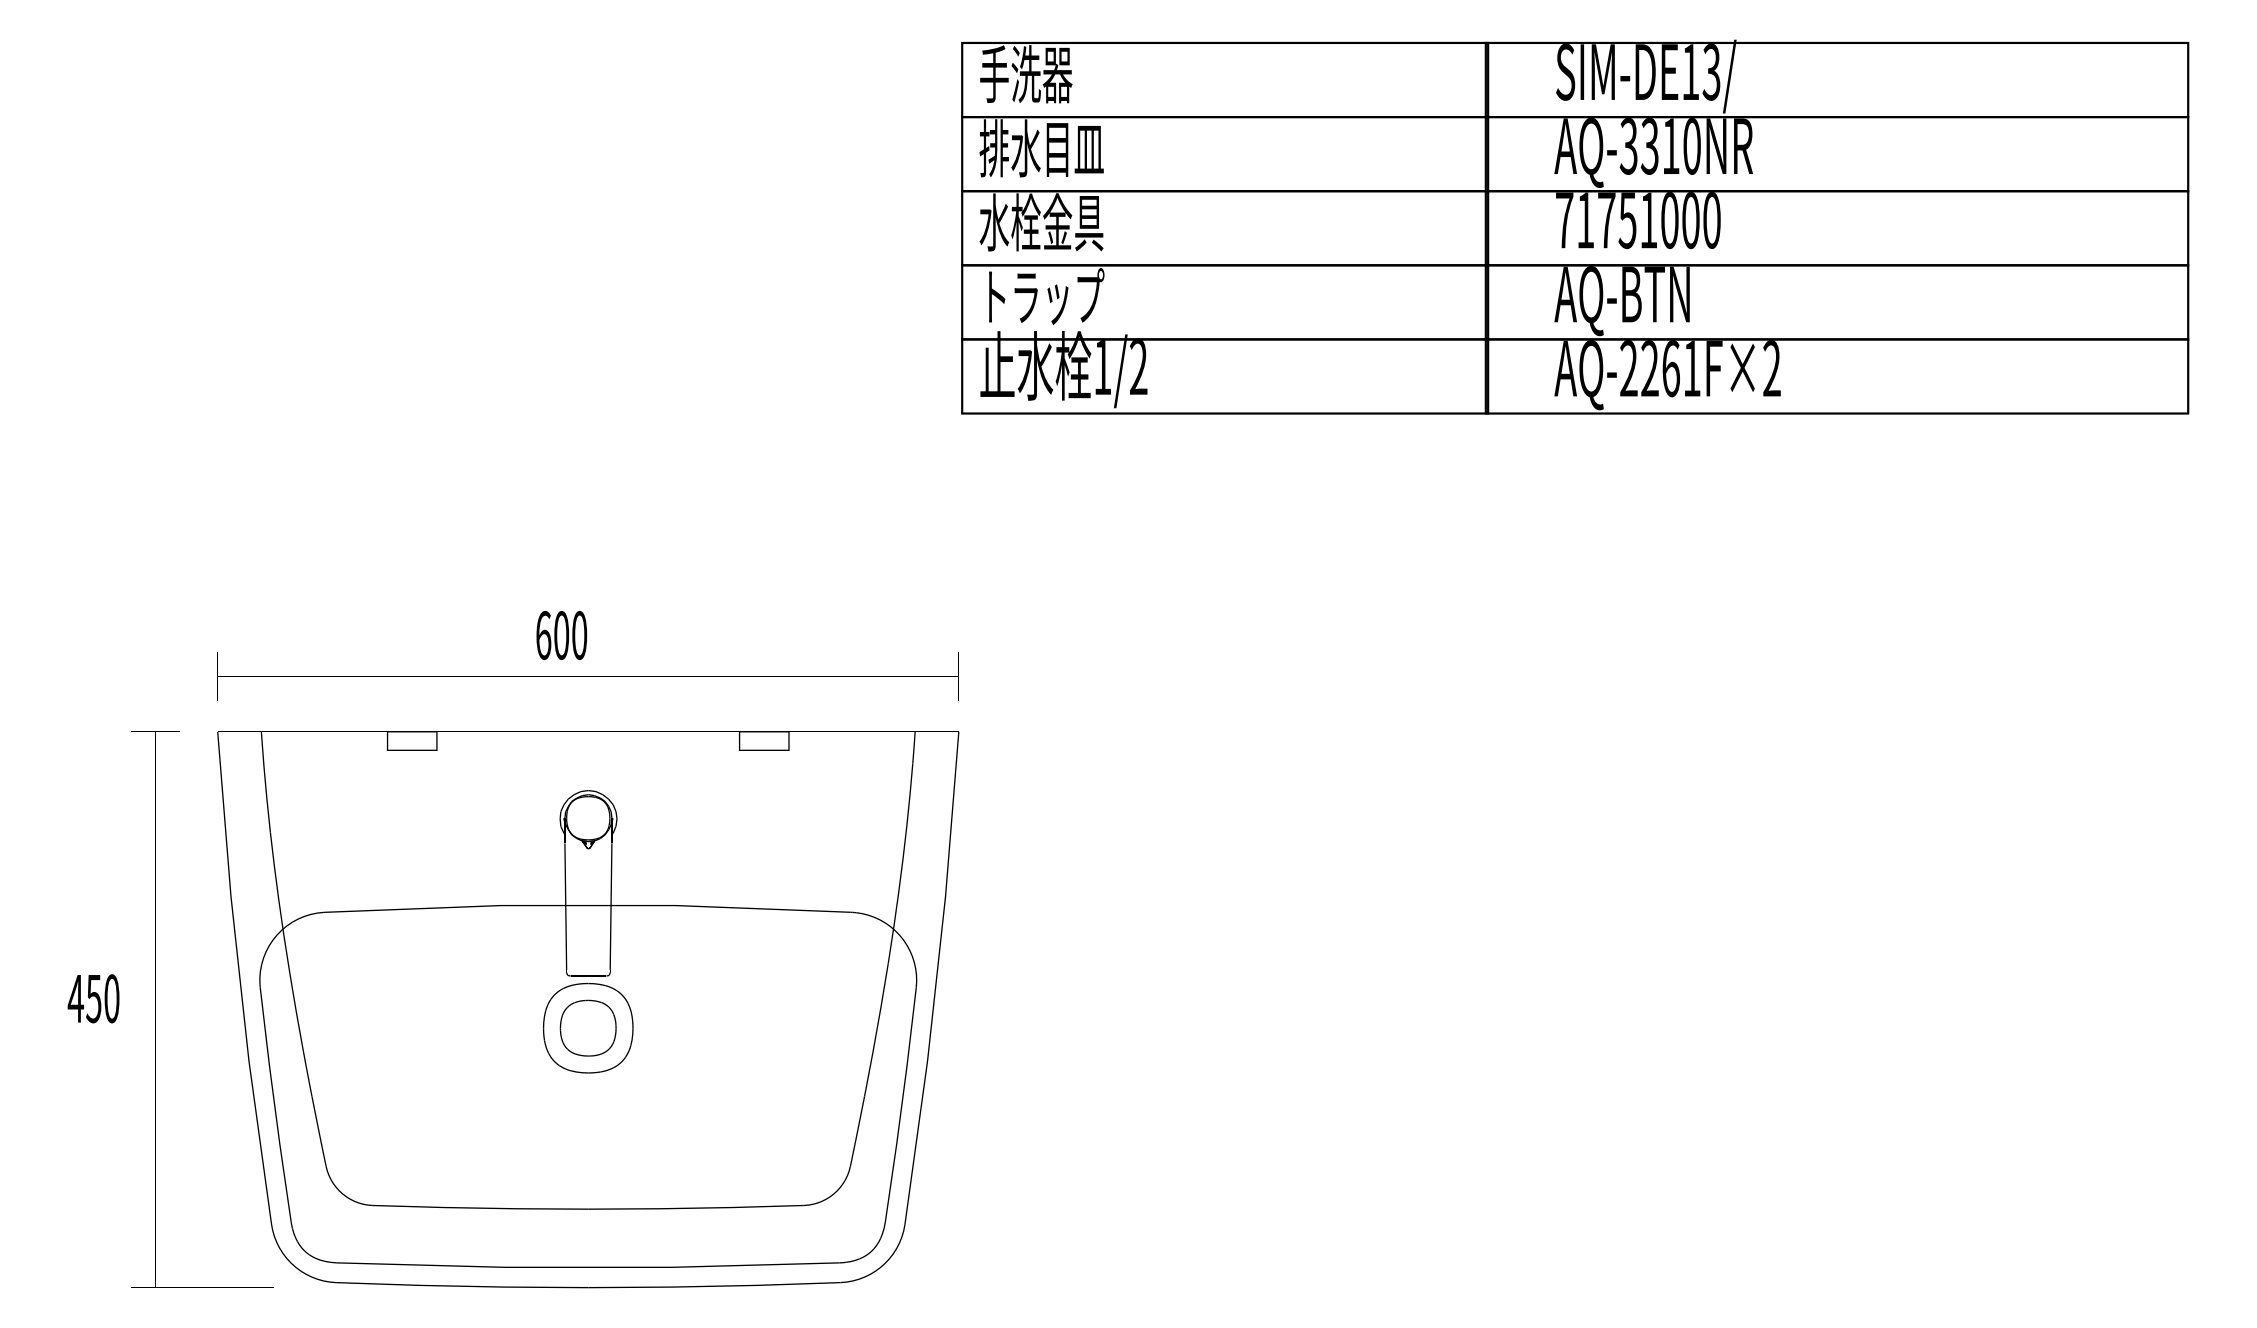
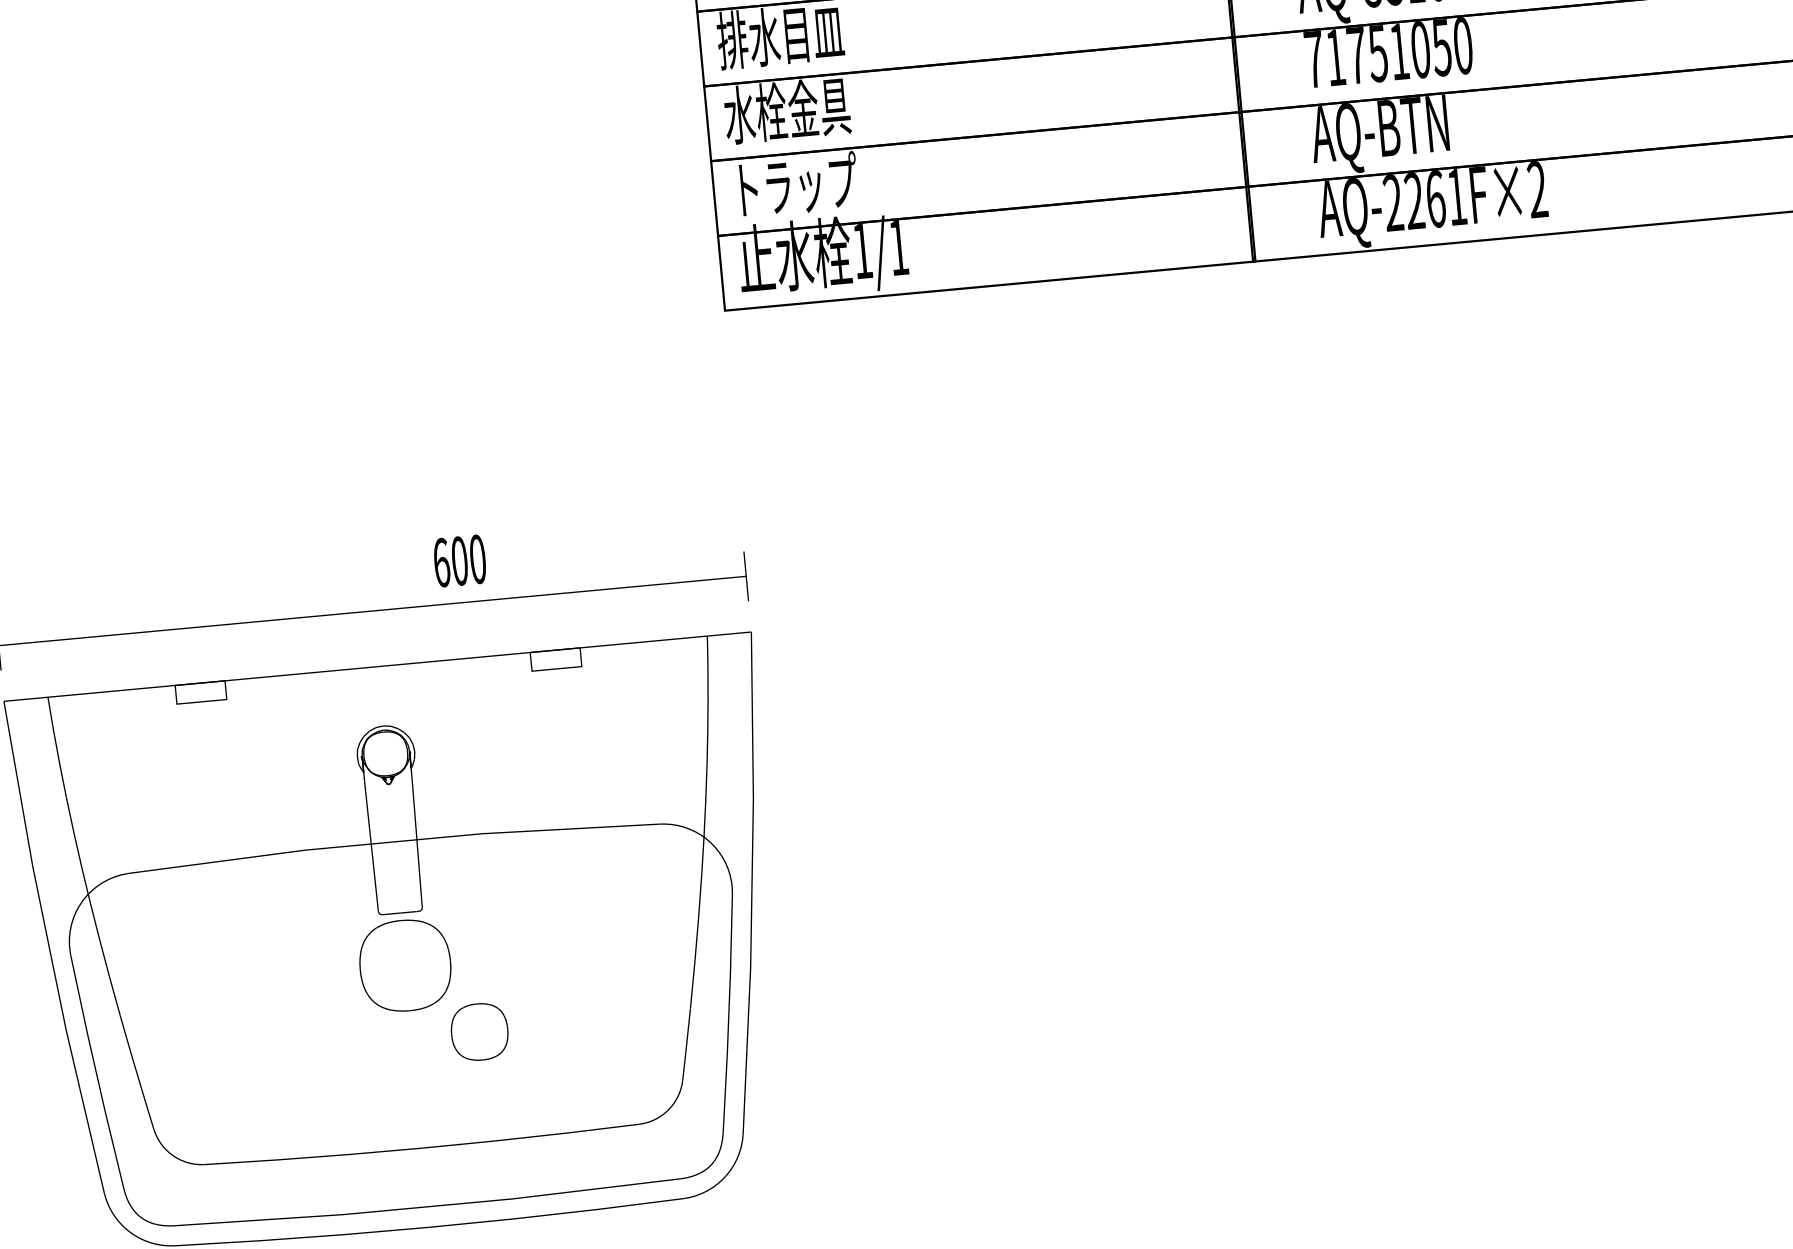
text: (1690, 220) -> (1441, 47), 71751000 -> 71751050
text: (1138, 367) -> (898, 247), 1/2 -> 1/1
text: (561, 635) -> (459, 561), moved
part: (587, 1027) -> (478, 1031), moved

